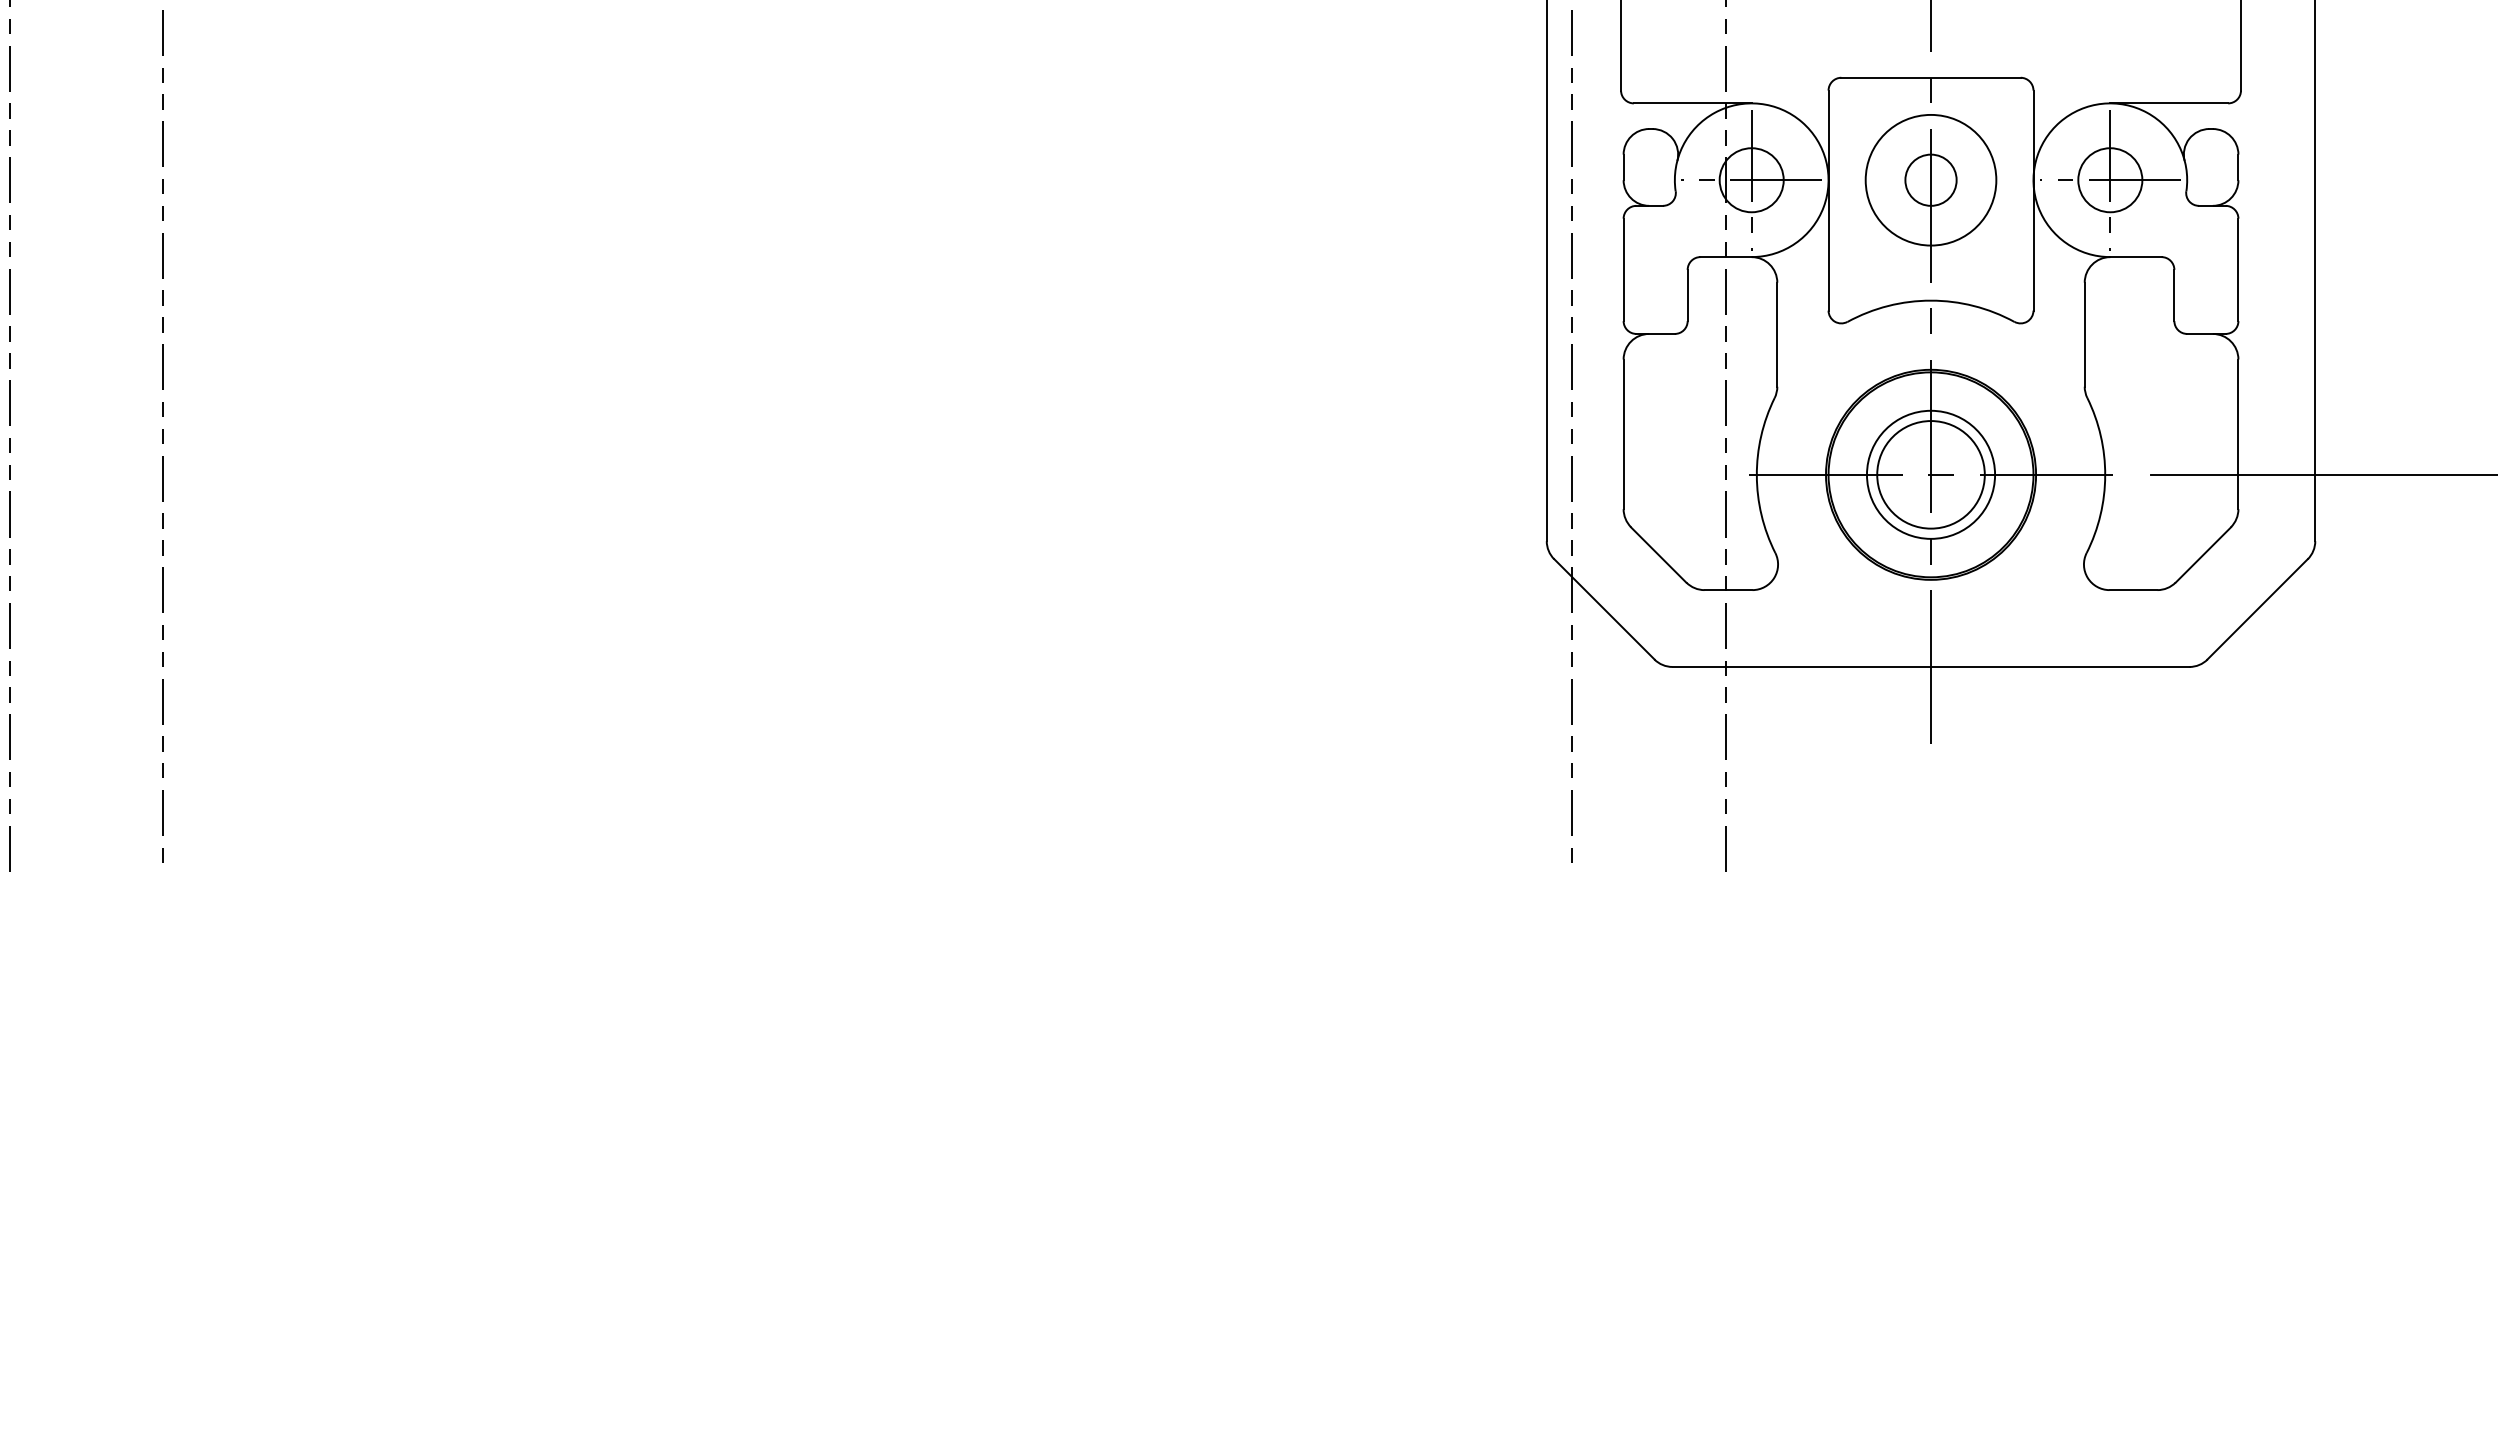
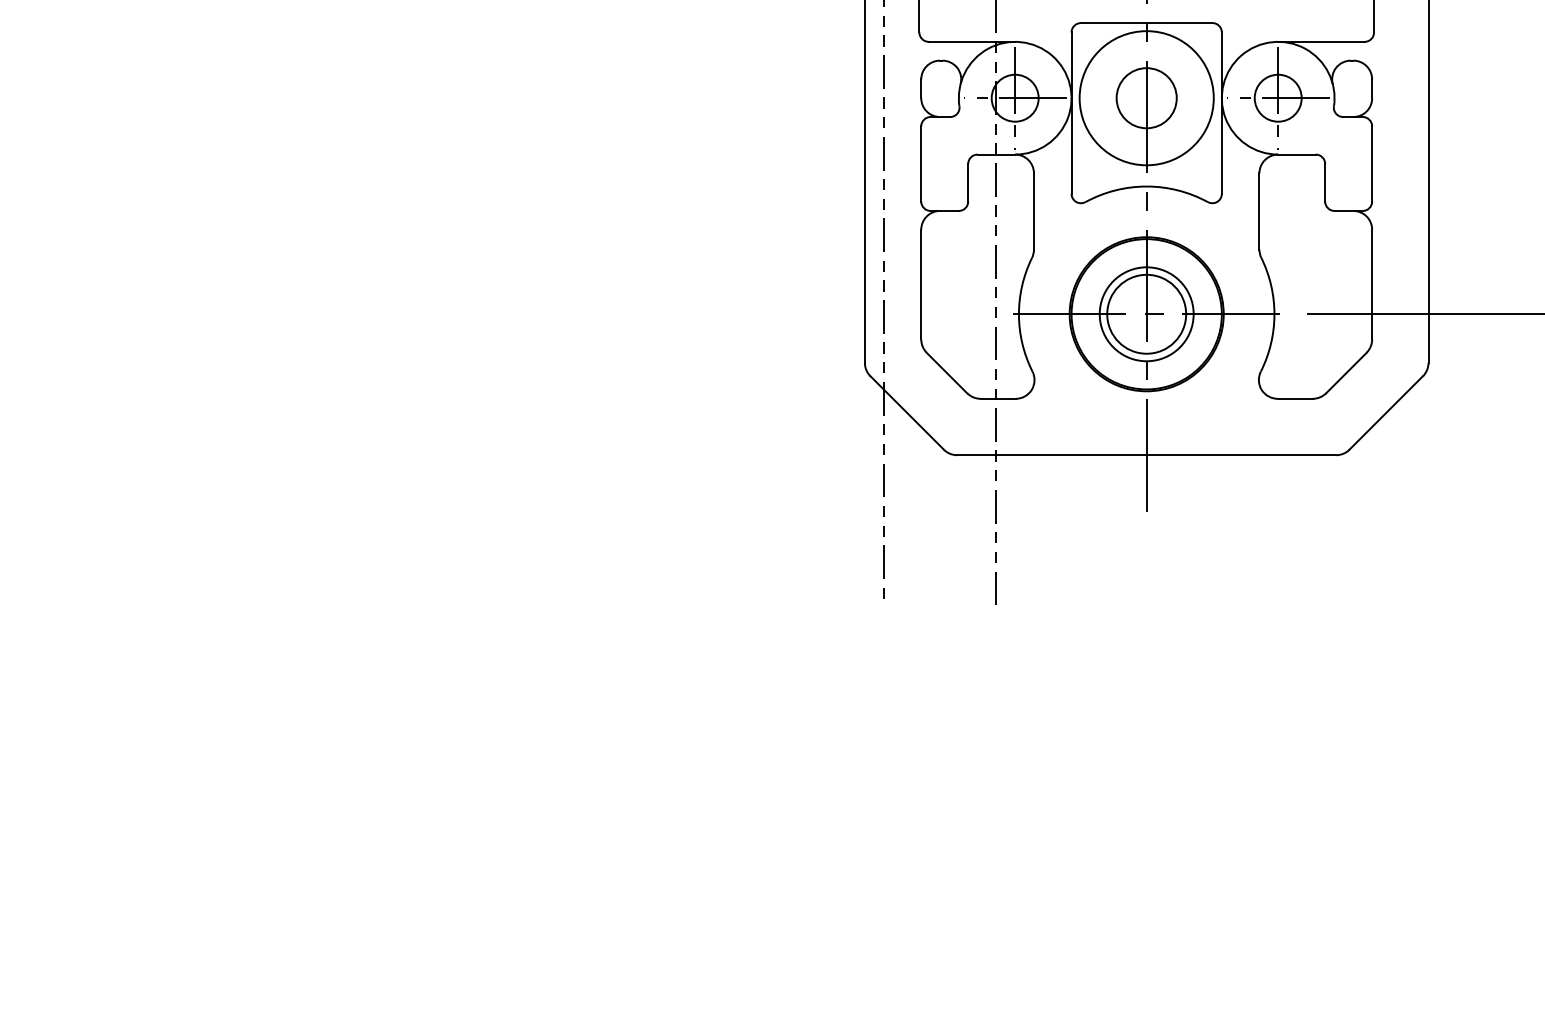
circle: (1930, 179) -> (1146, 97), size x1.4
circle: (1930, 179) -> (1146, 97), size x1.6

